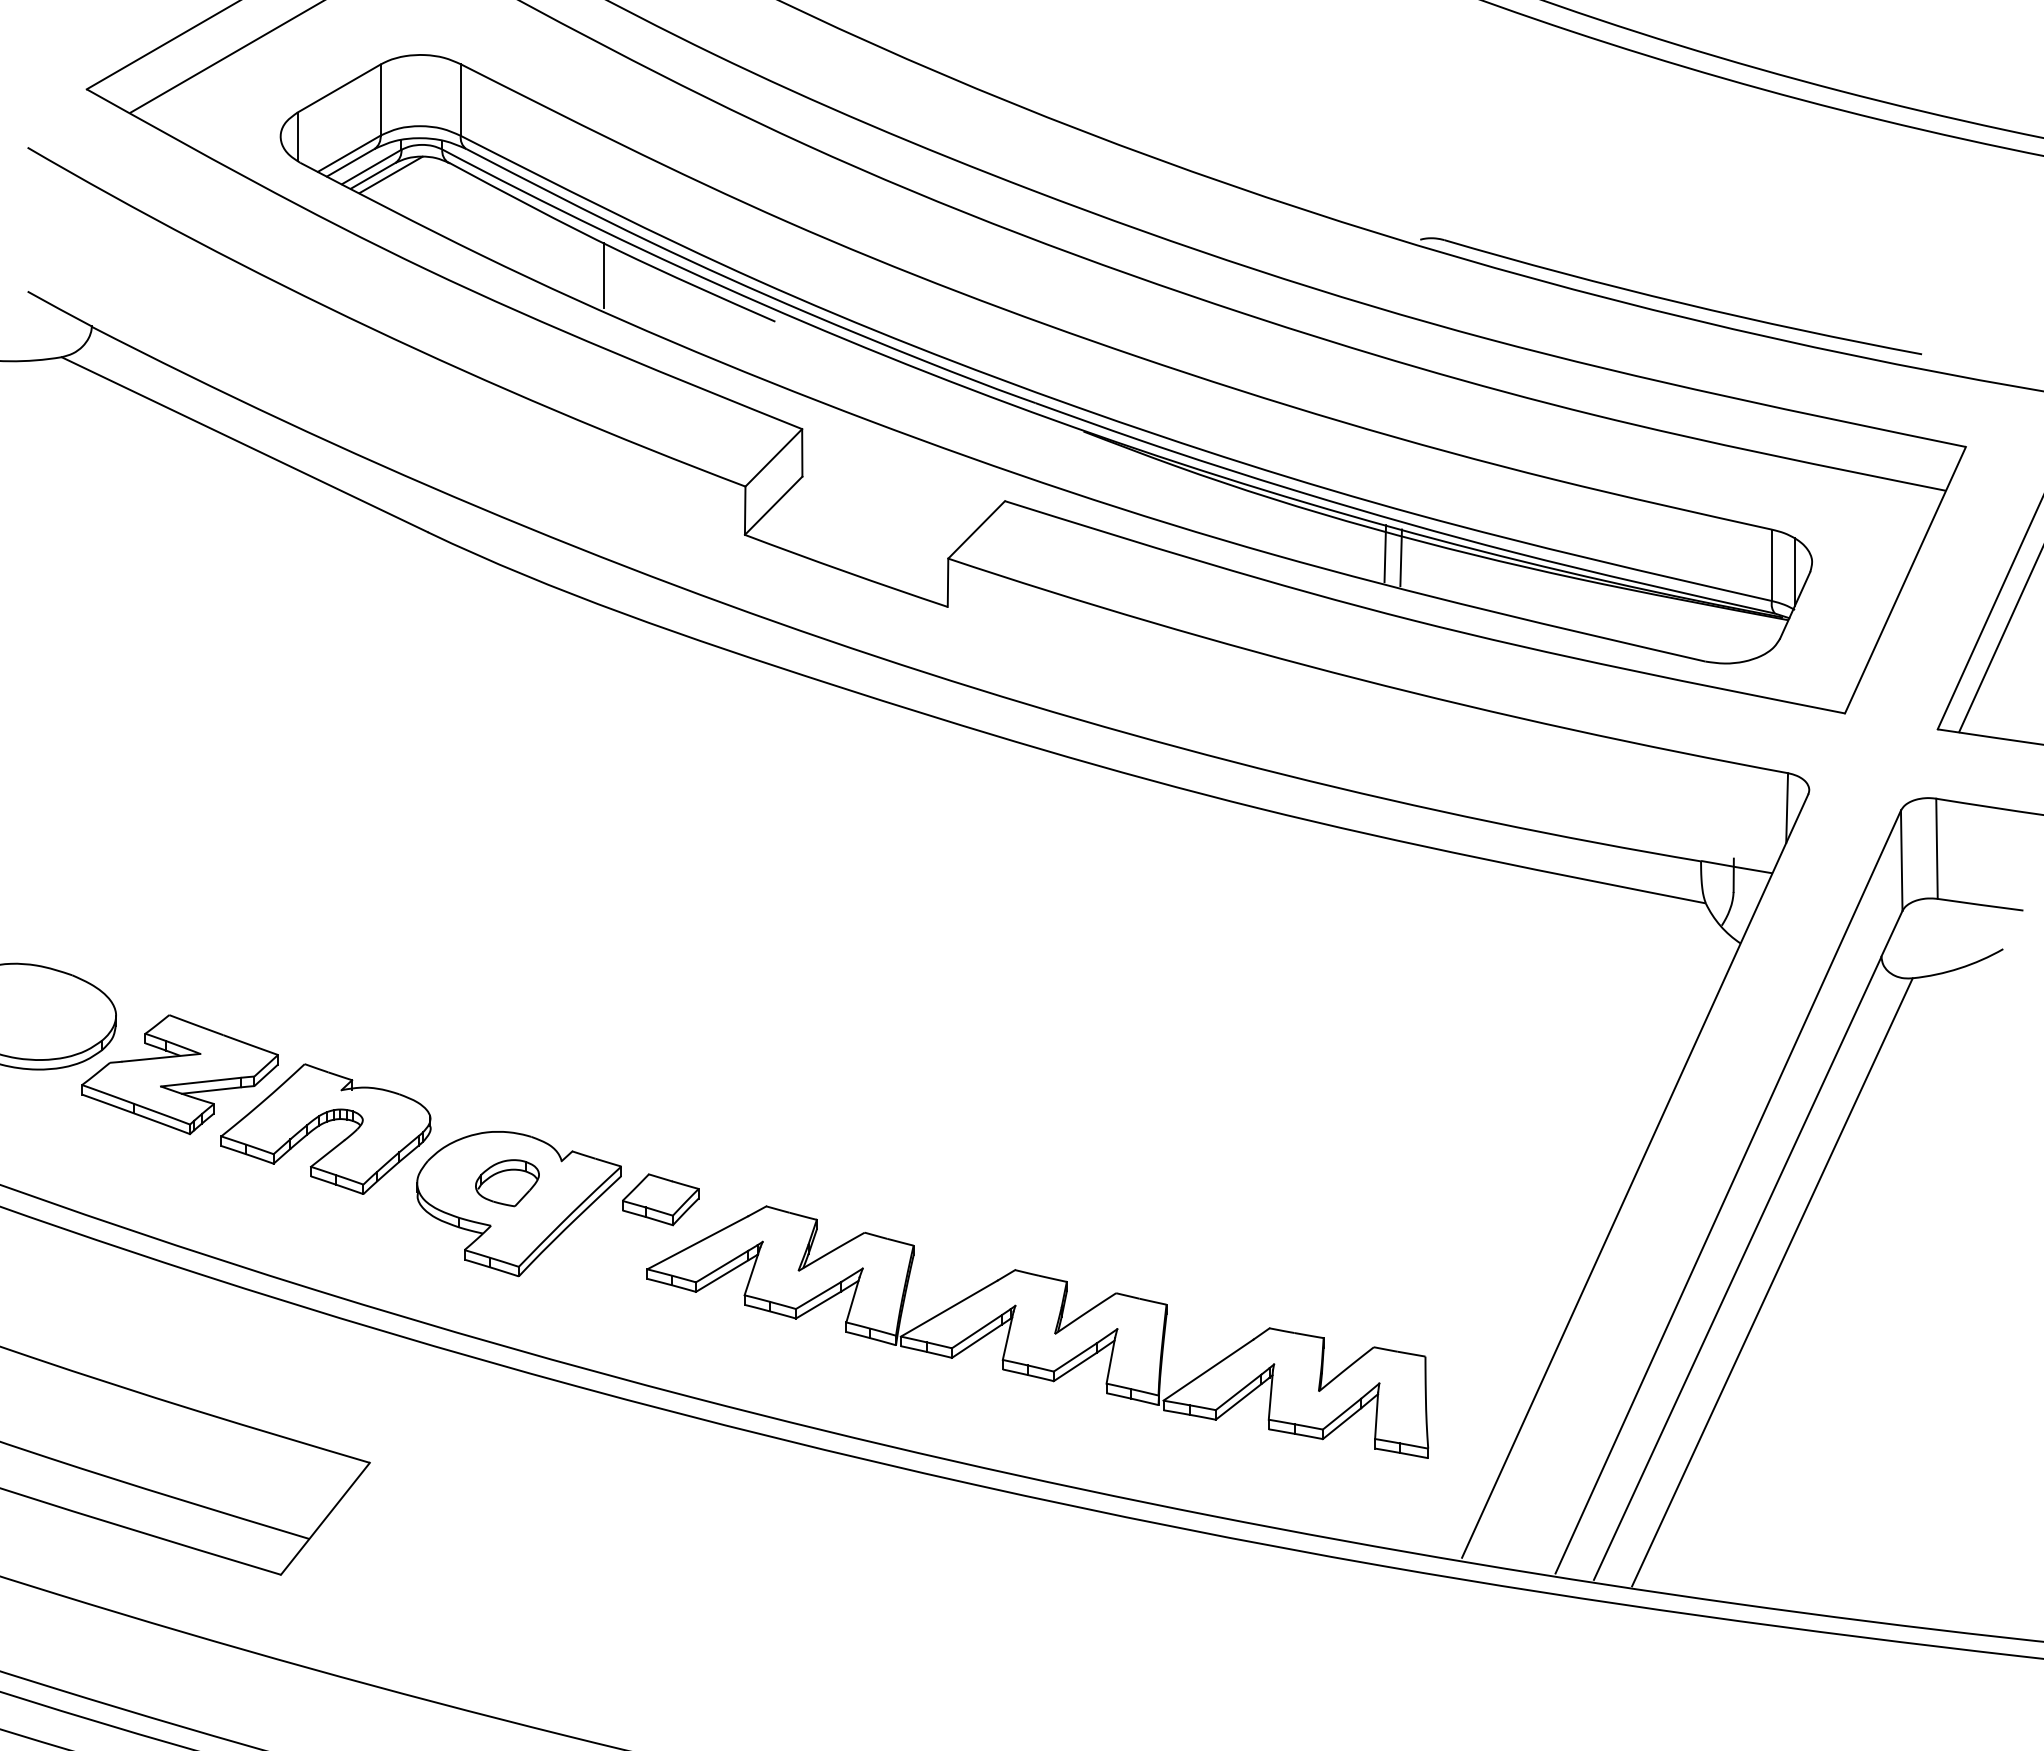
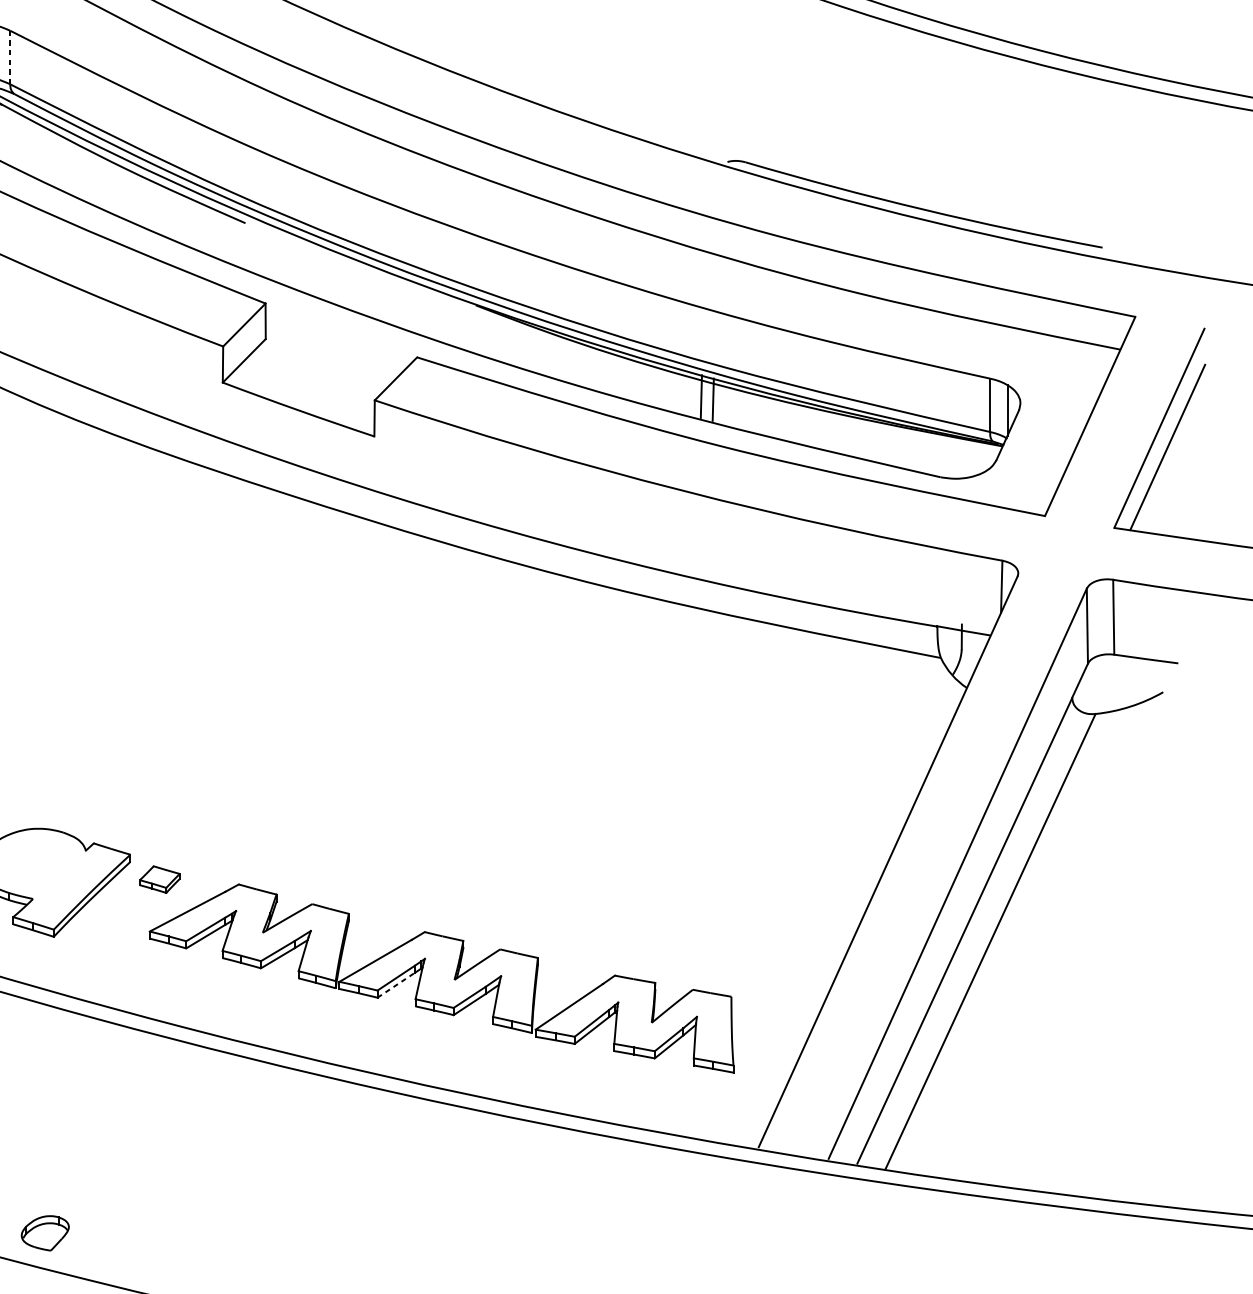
line: (460, 100) -> (10, 57), solid -> dashed
line: (604, 275) -> (117, 188), removed
part: (507, 1183) -> (45, 1233), moved
part: (660, 1199) -> (159, 879), size x0.7
line: (976, 1341) -> (395, 985), solid -> dashed

